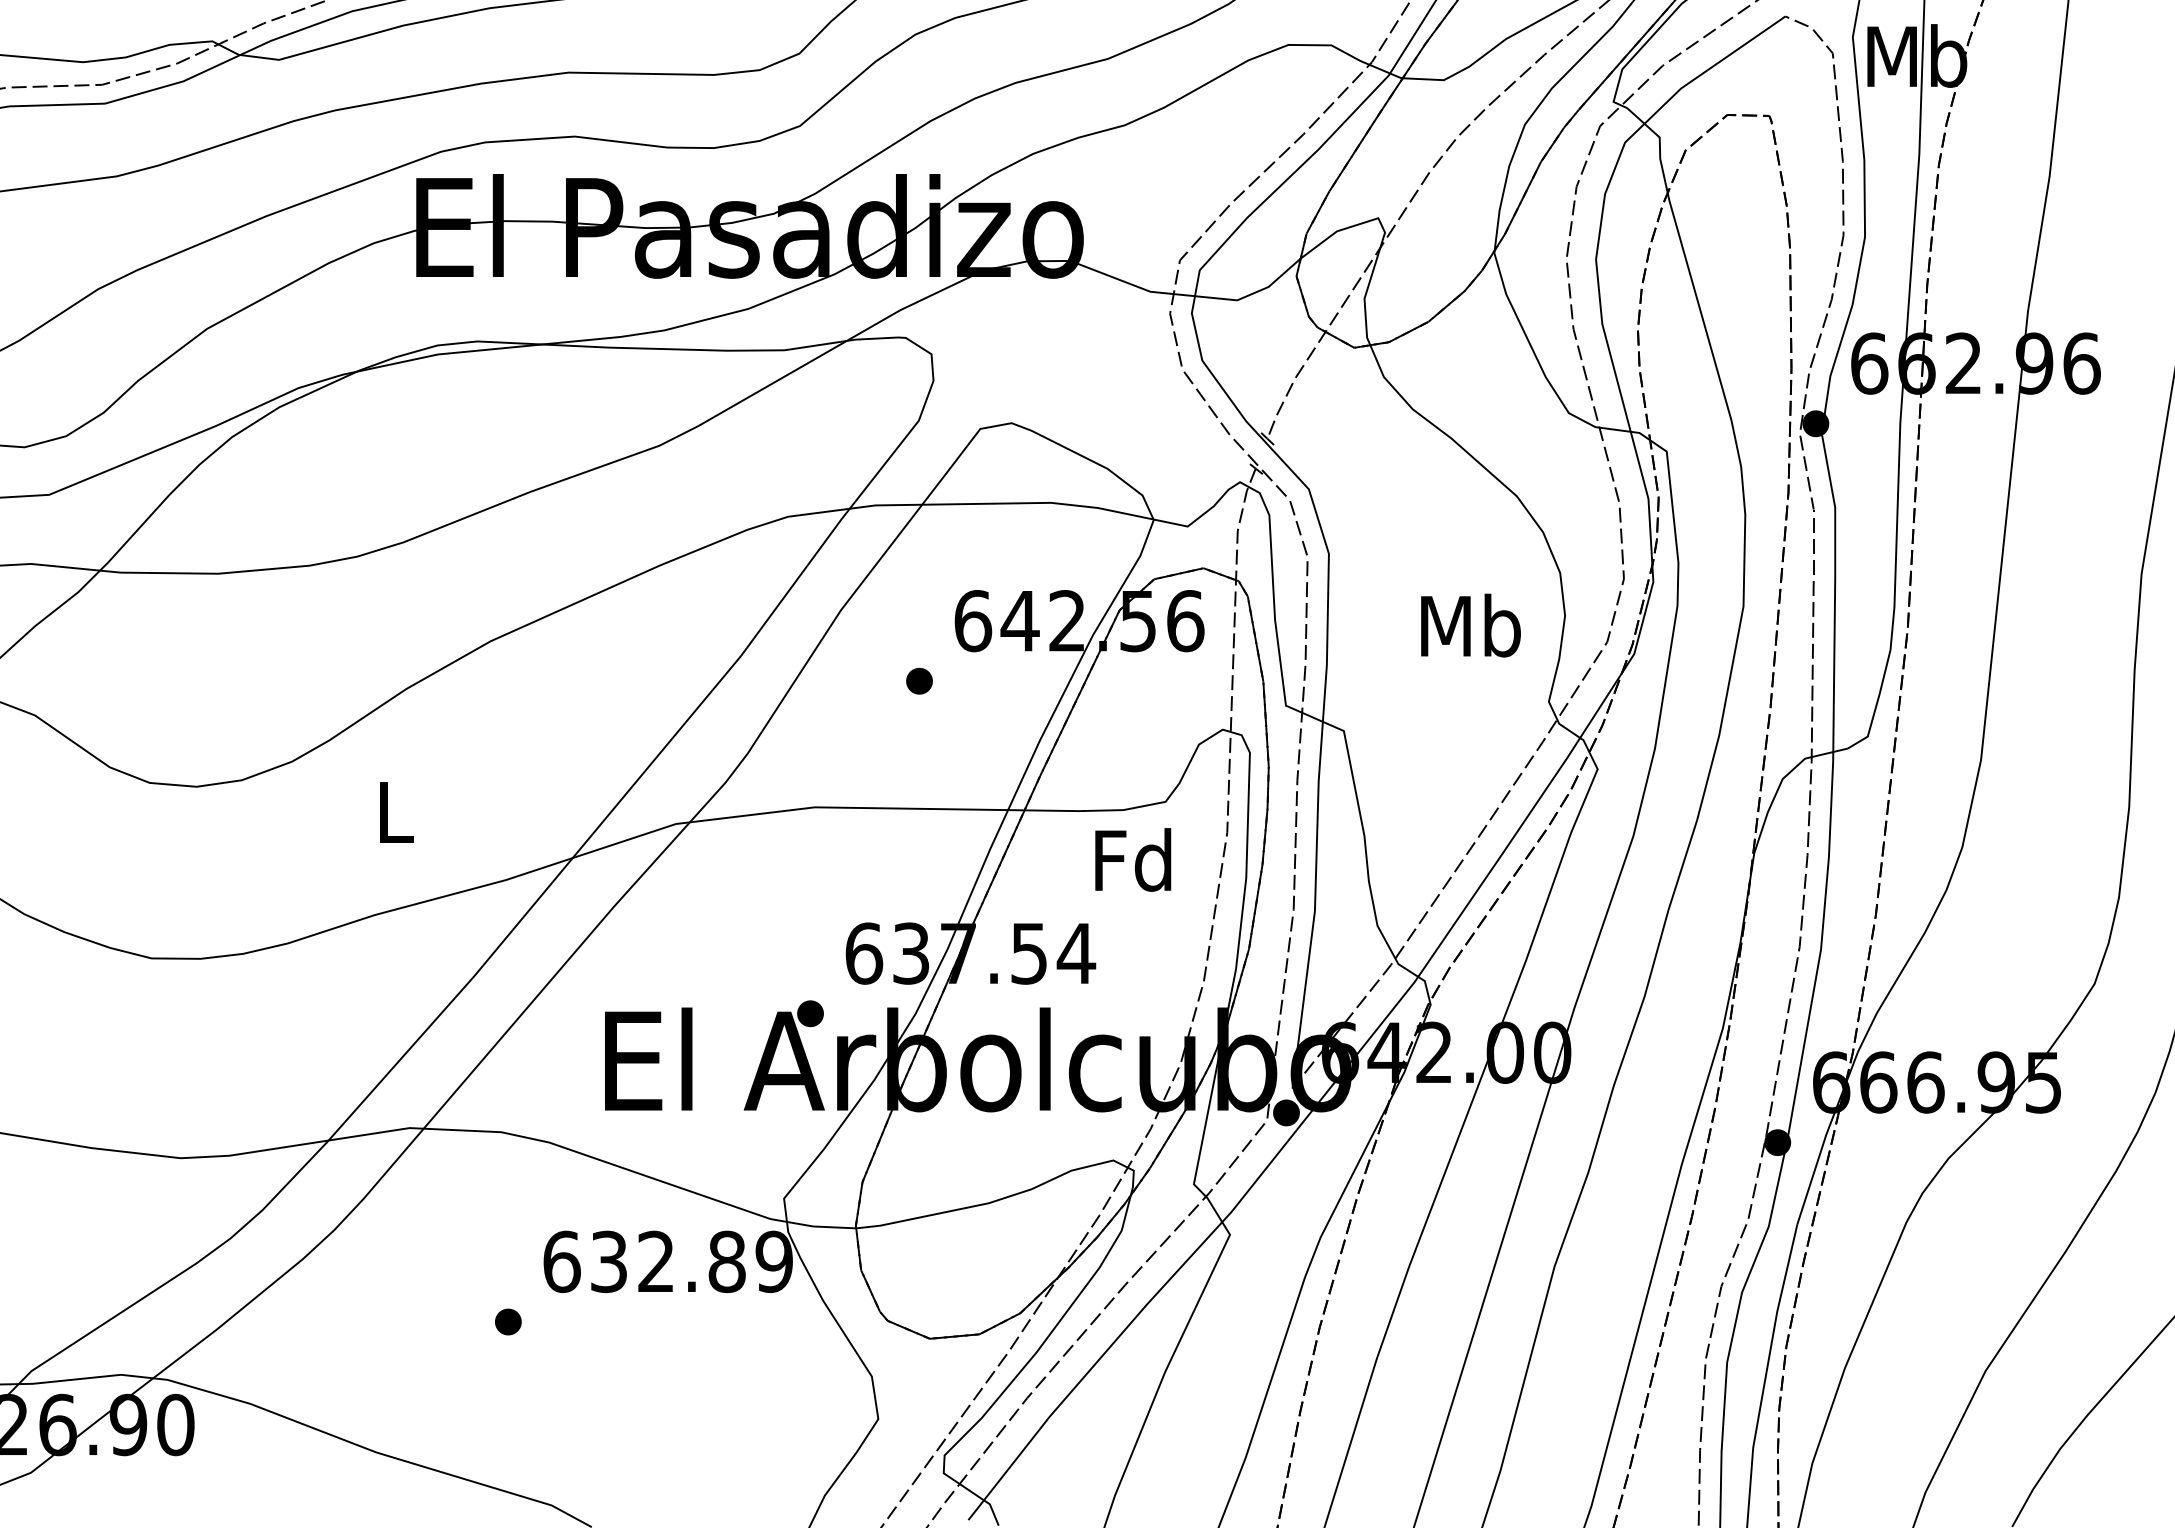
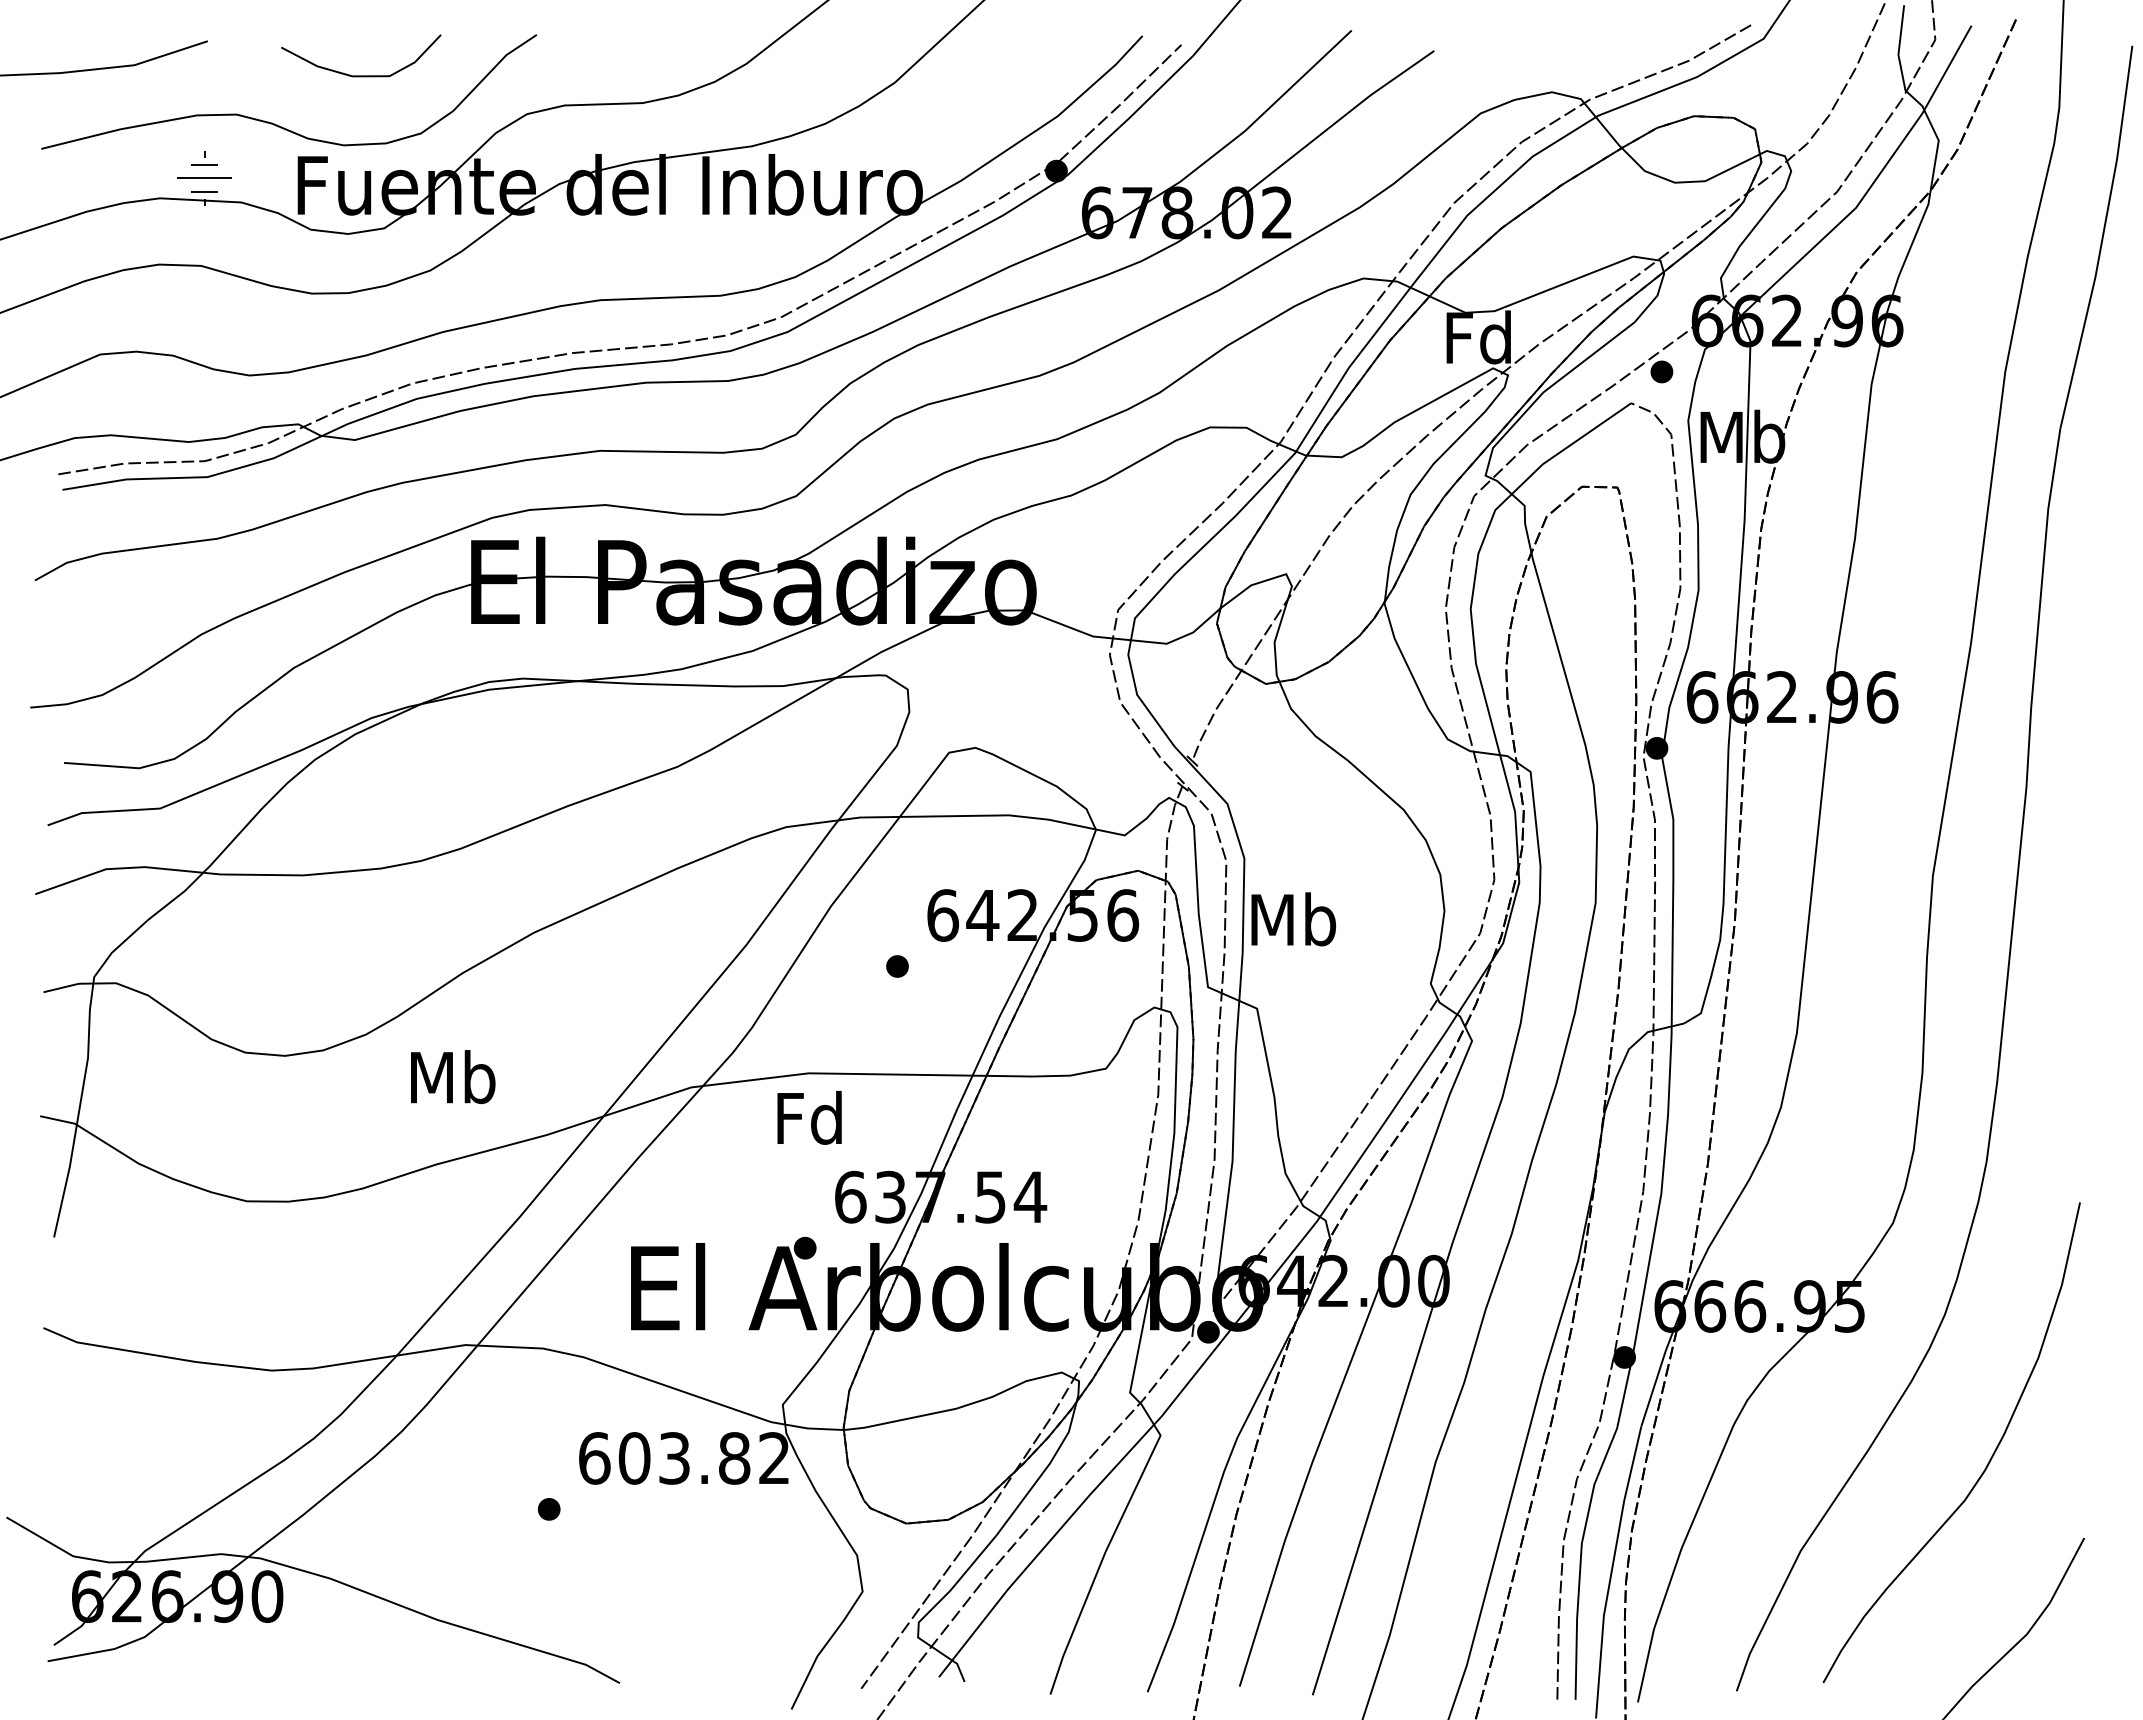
text: (1470, 625) -> (1293, 919), moved
text: (395, 812) -> (453, 1077), L -> Mb
text: (1133, 859) -> (809, 1117), moved
text: (691, 1261) -> (704, 1458), 632.89 -> 603.82

